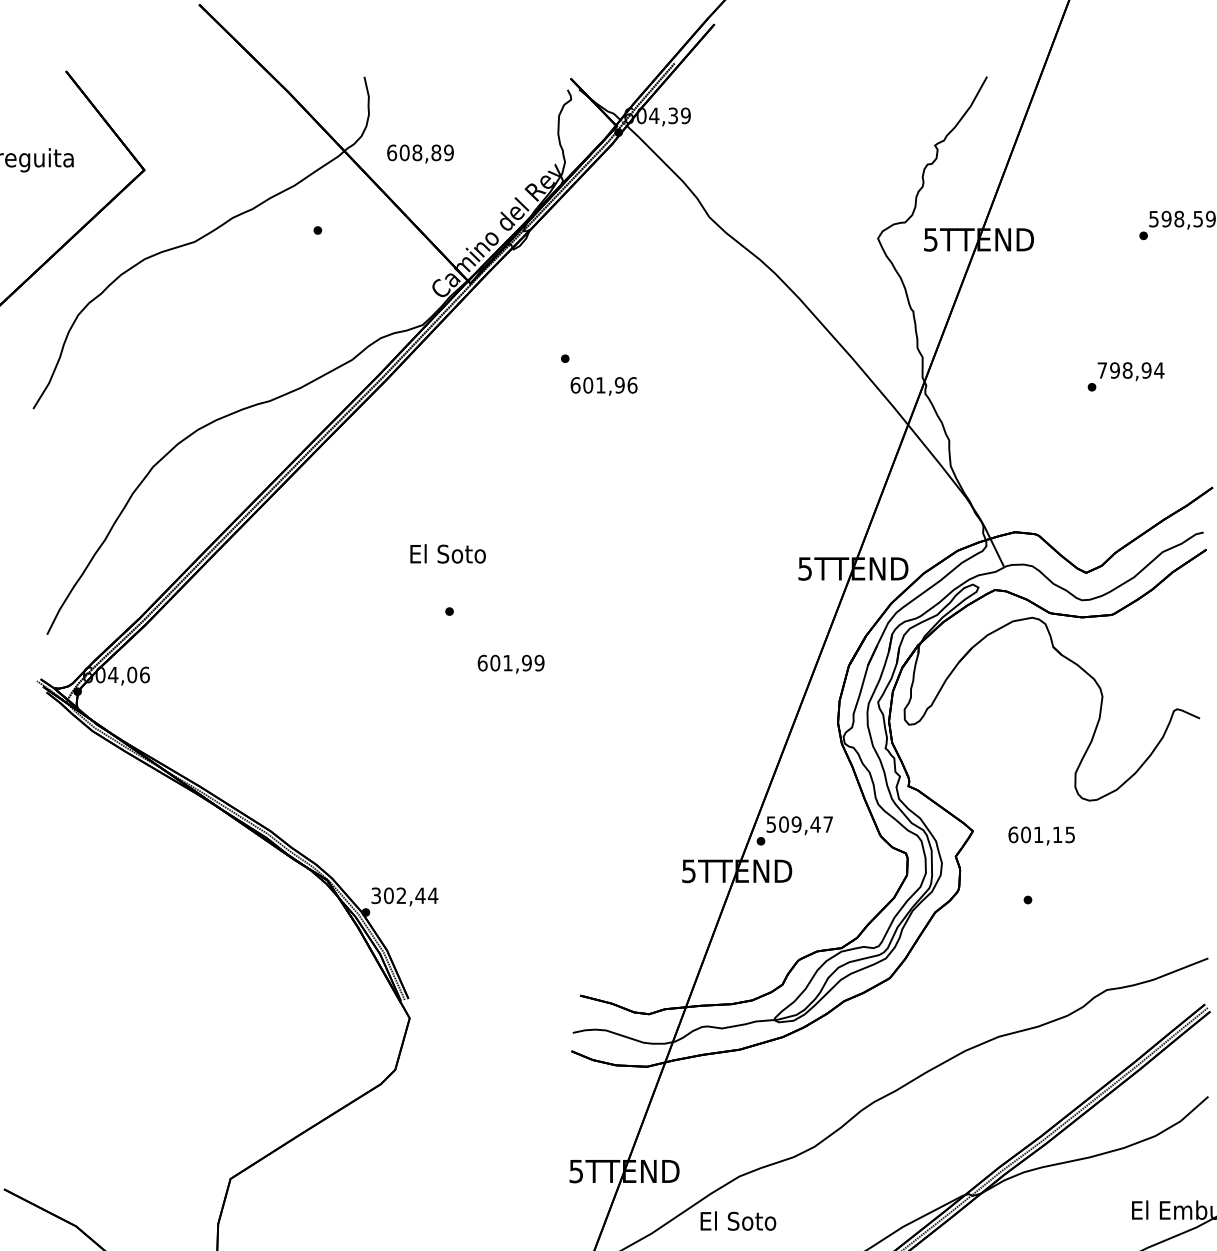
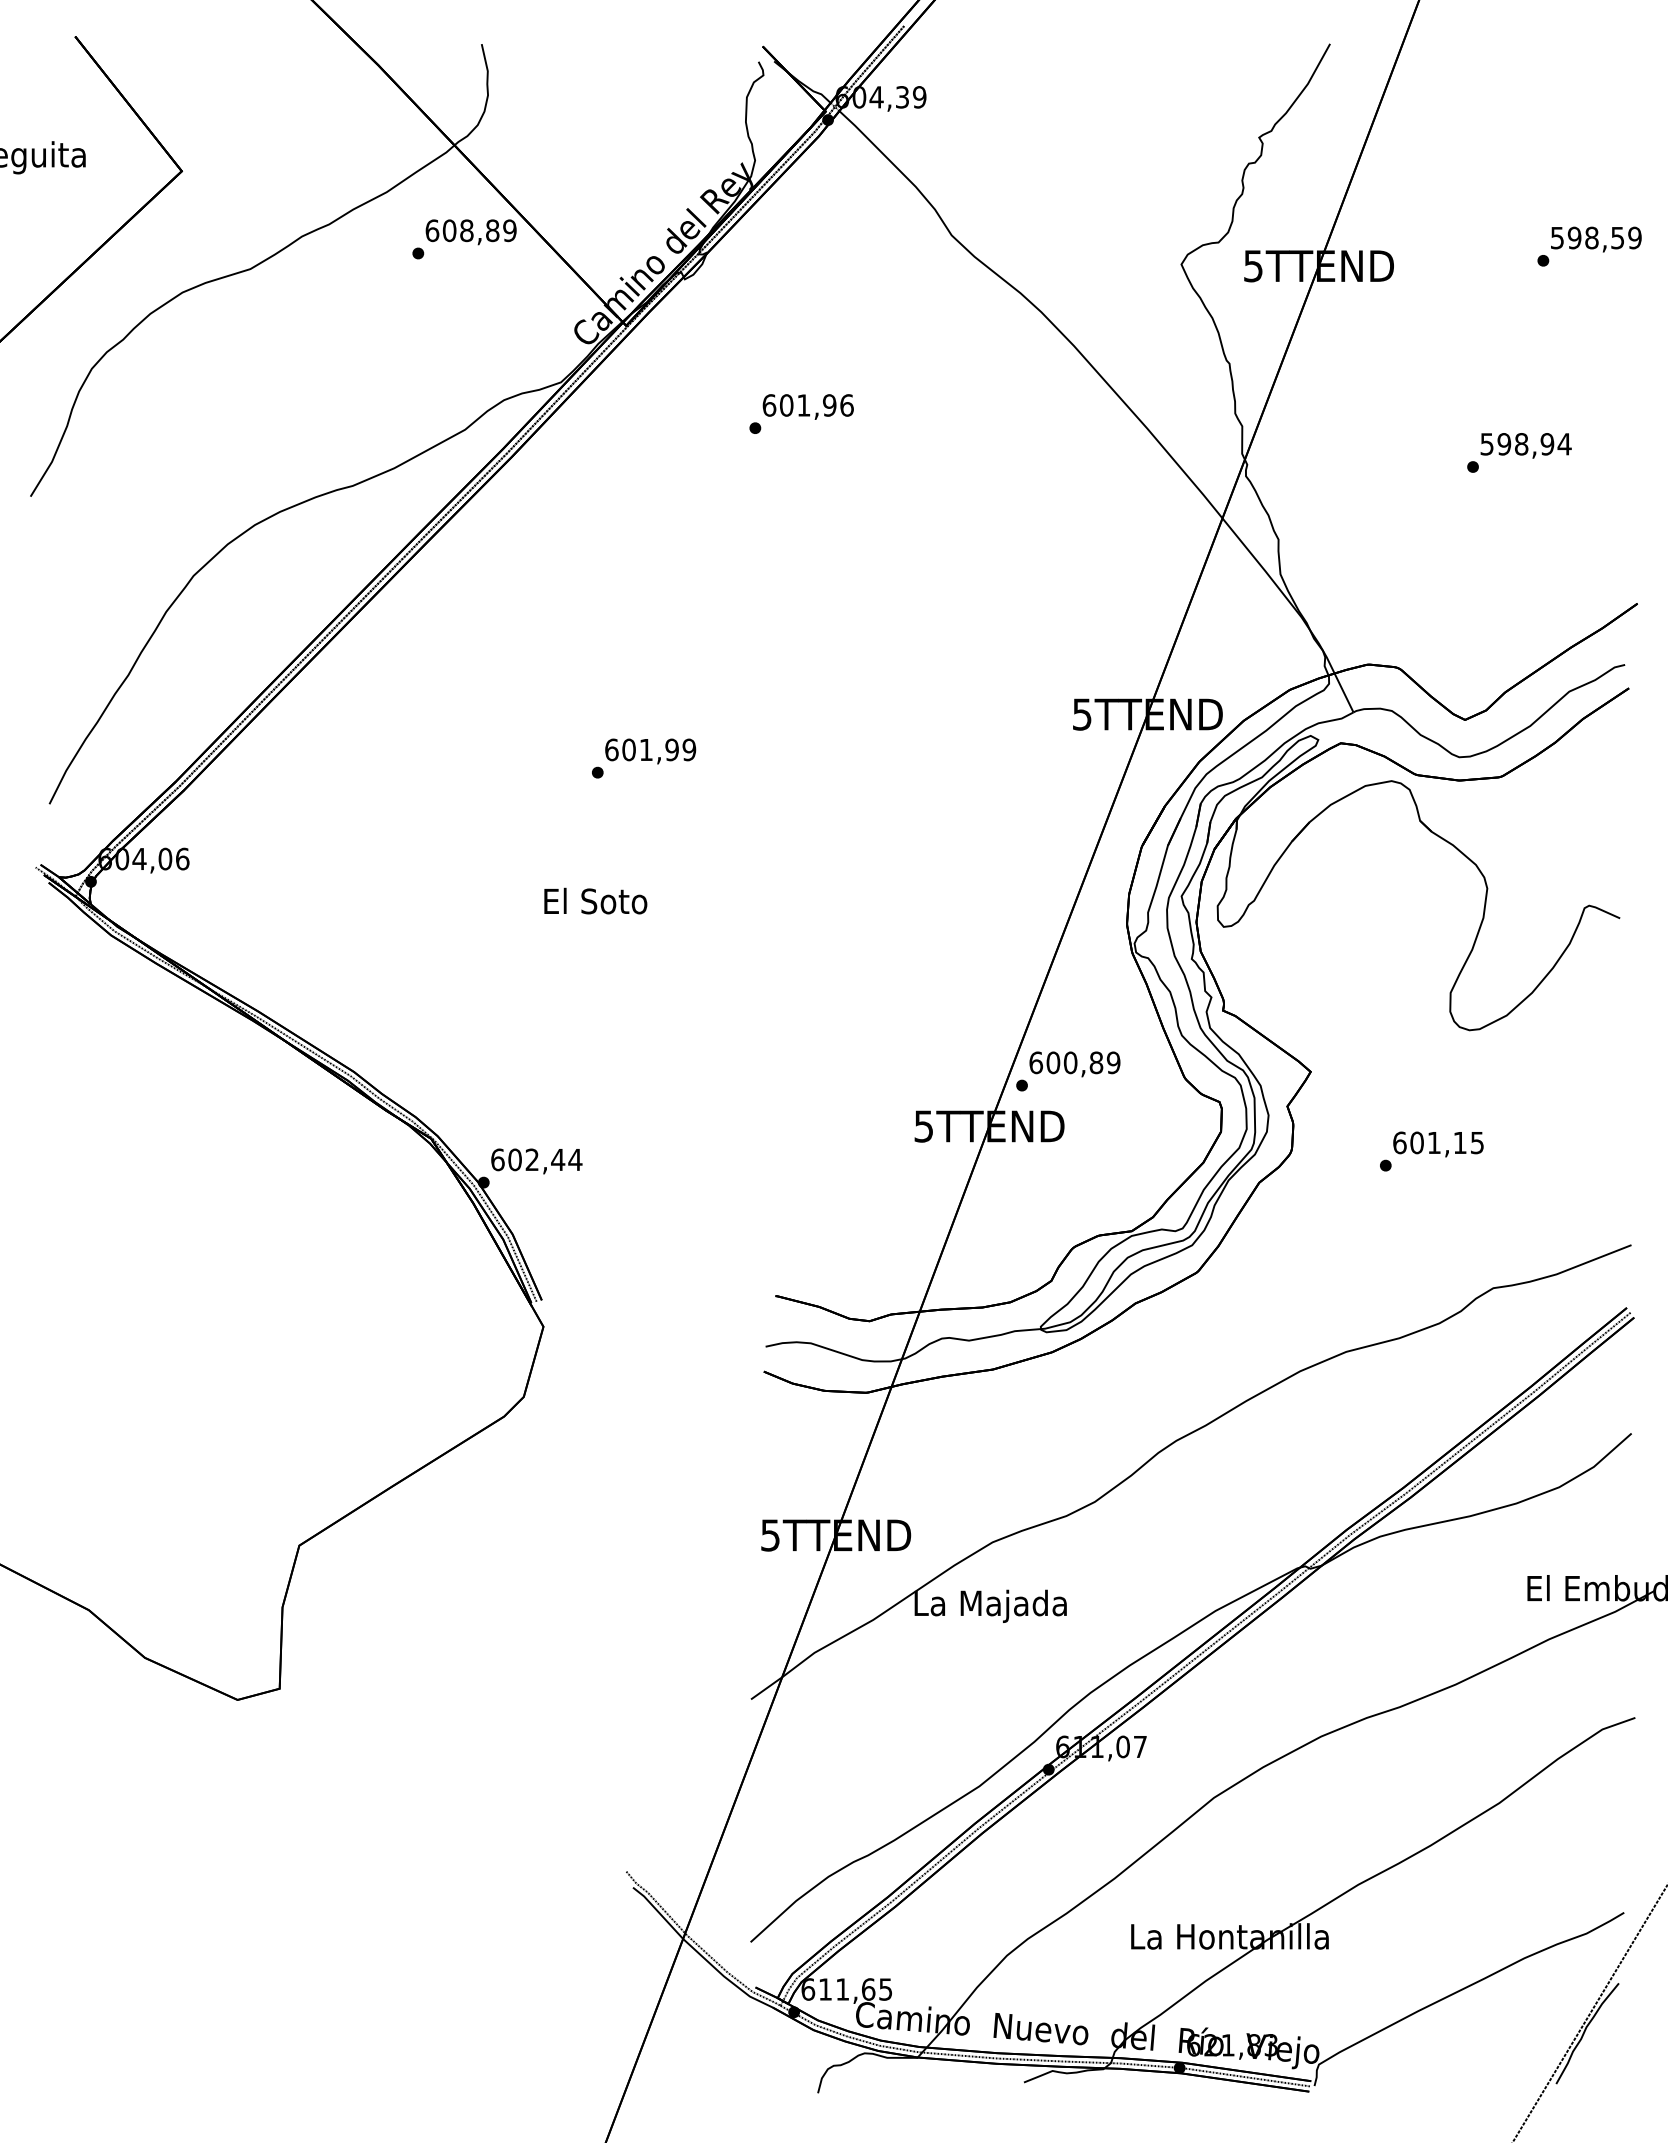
text: (420, 154) -> (470, 232), moved
text: (1101, 370) -> (1486, 444), 798,94 -> 598,94
text: (603, 386) -> (807, 406), moved
text: (447, 553) -> (595, 900), moved
text: (511, 664) -> (650, 751), moved
text: (799, 824) -> (1074, 1062), 509,47 -> 600,89
text: (1041, 836) -> (1438, 1144), moved
text: (375, 895) -> (497, 1159), 302,44 -> 602,44
text: (737, 1222) -> (990, 1605), El Soto -> La Majada

